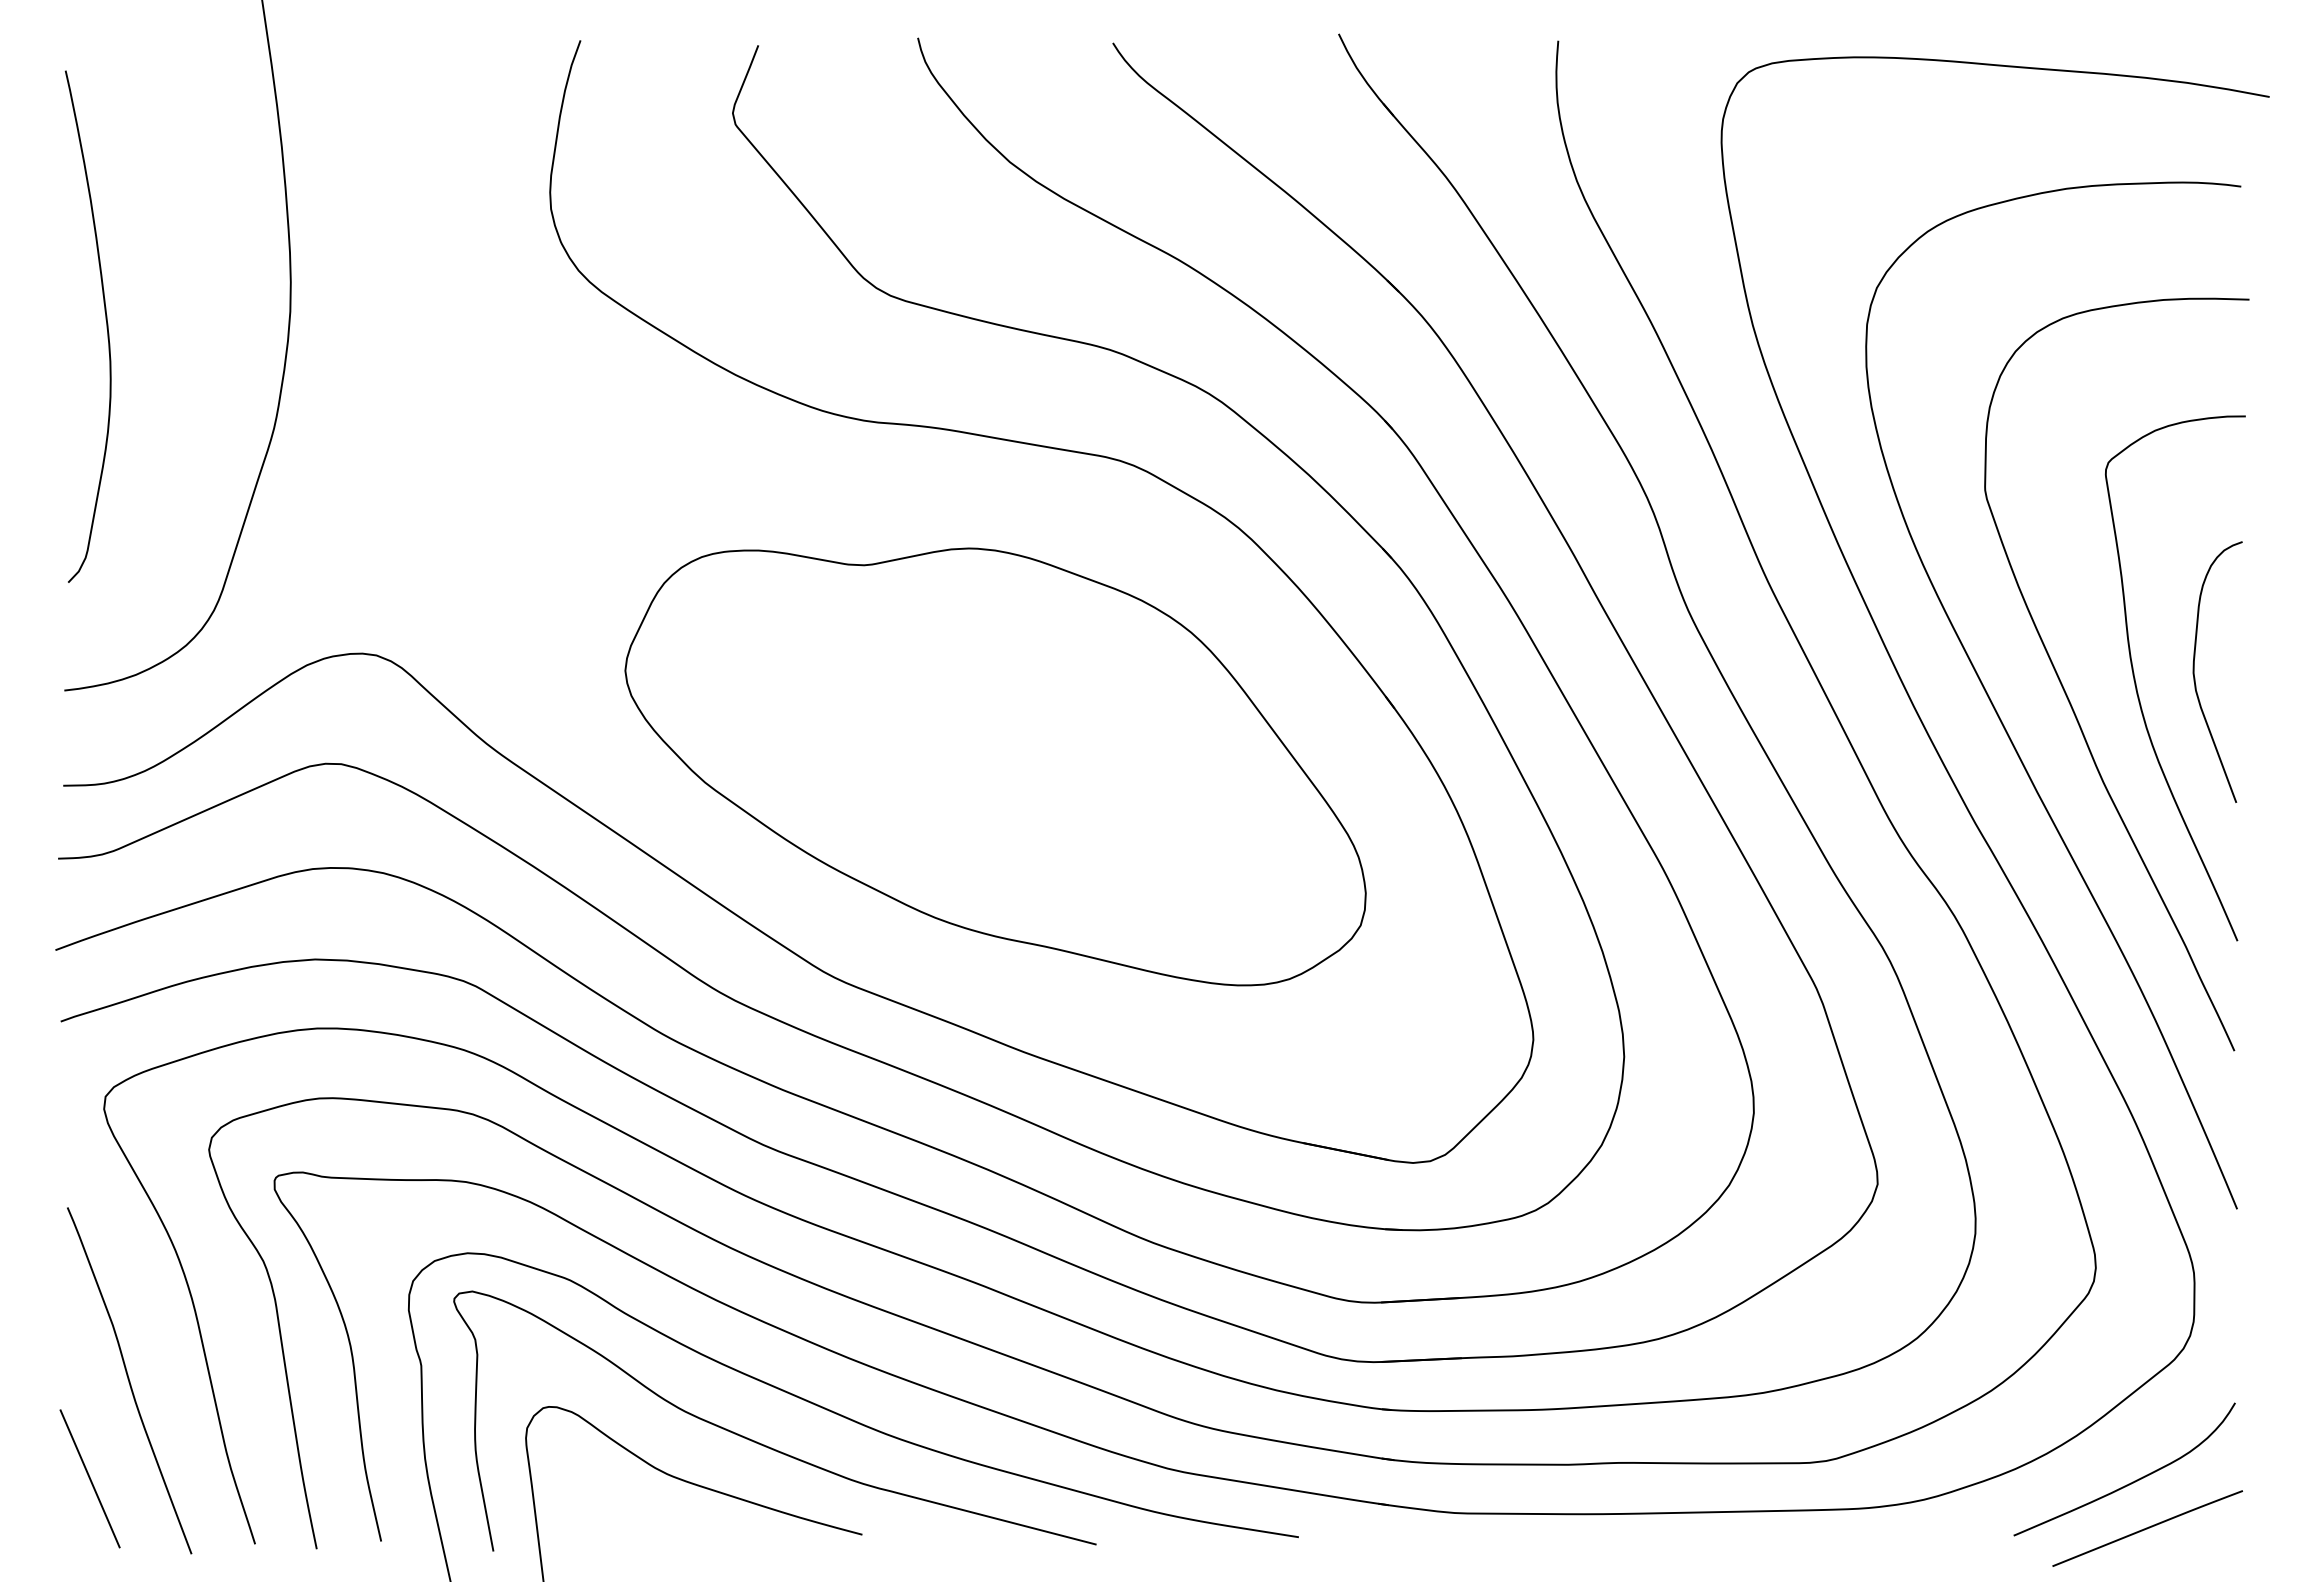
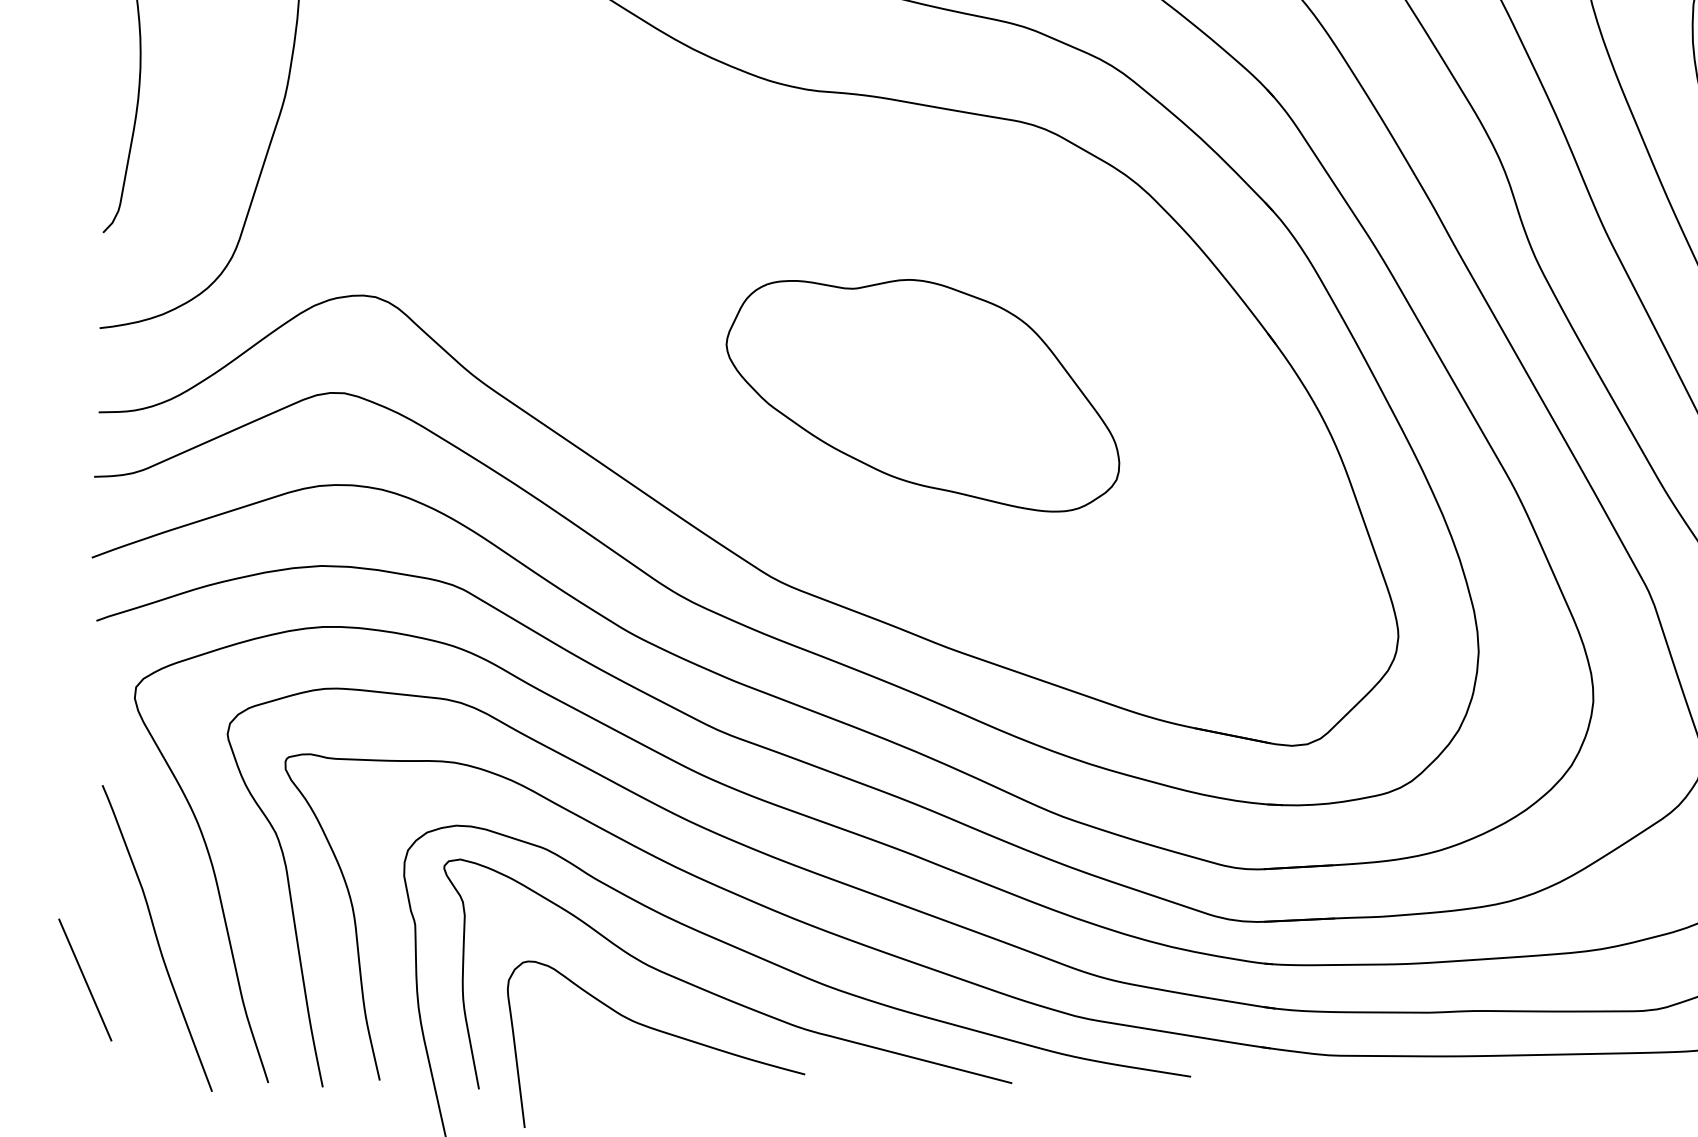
part: (995, 766) -> (922, 395), size x0.6
line: (89, 1478) -> (84, 979), moved

